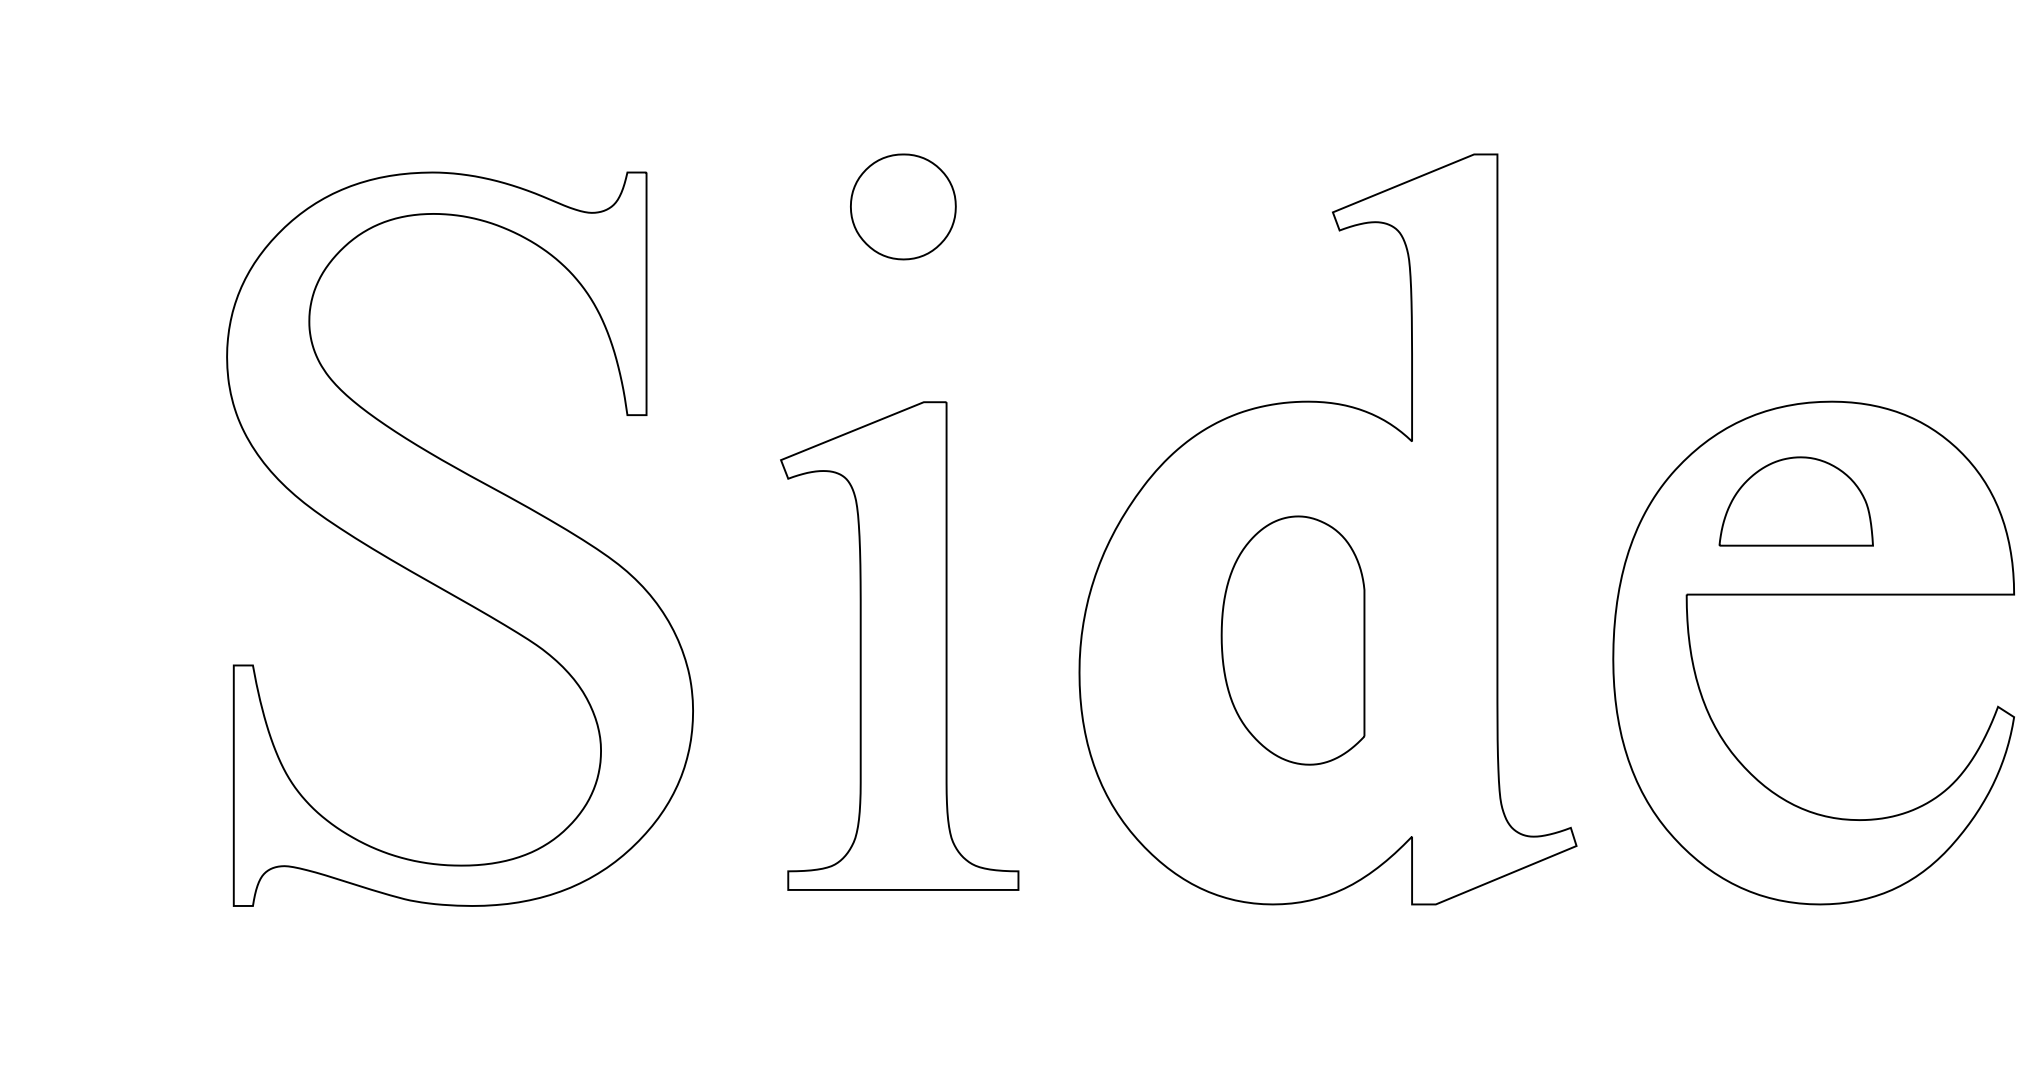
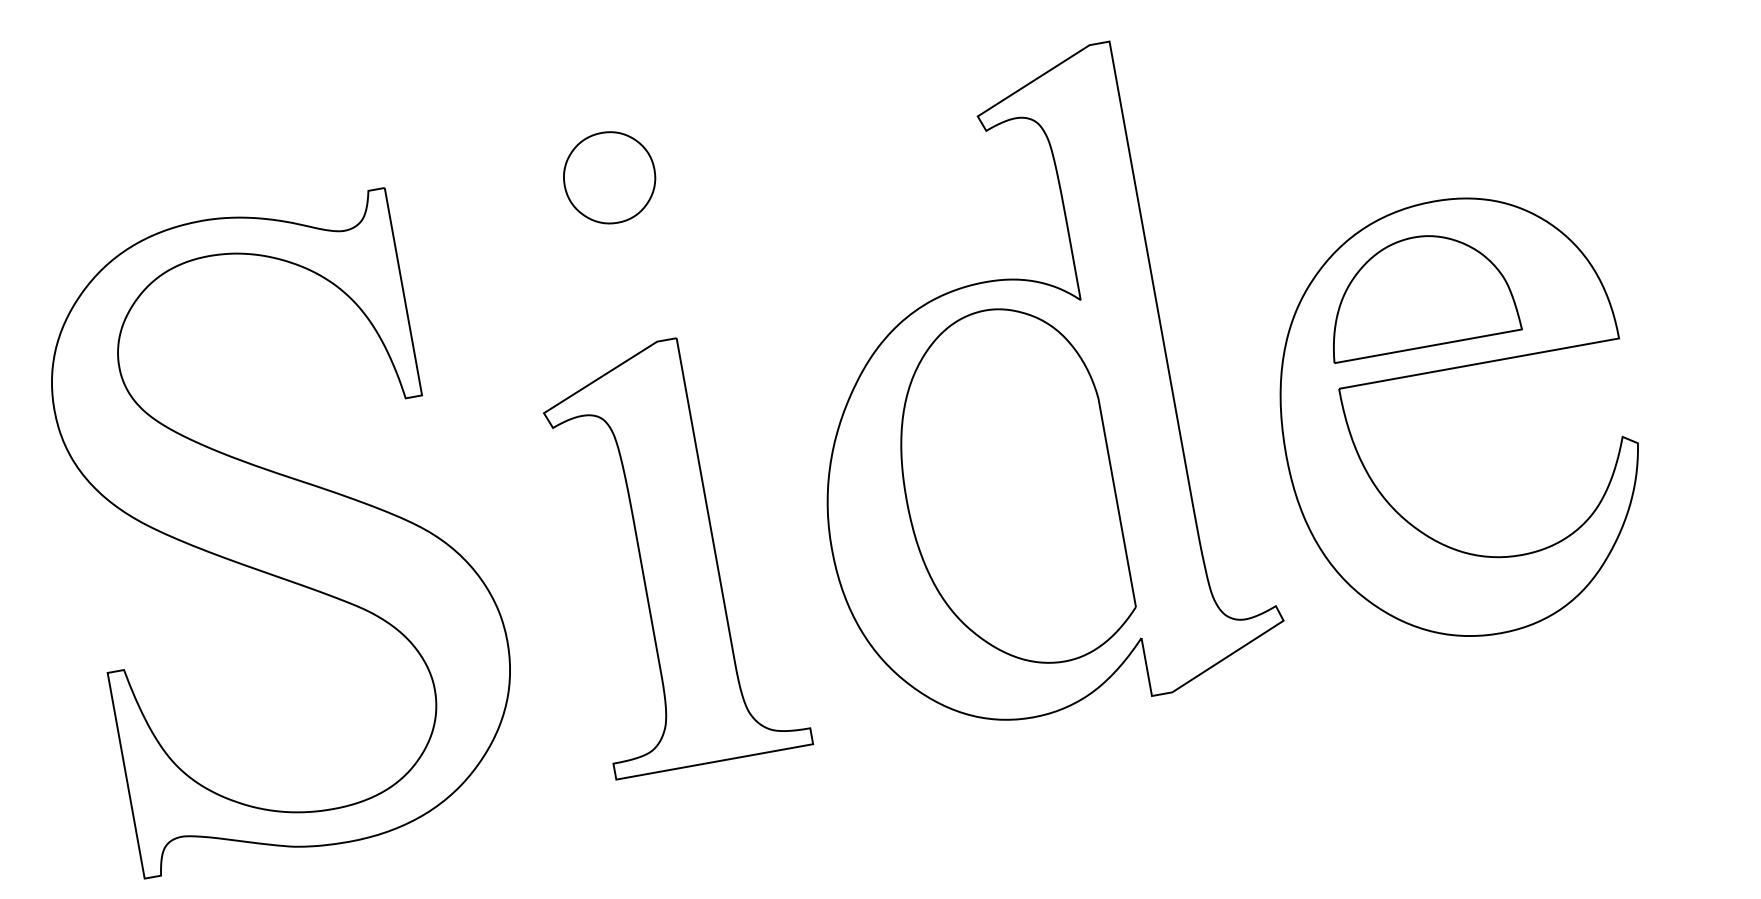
part: (1795, 501) -> (1417, 292), size x1.43
part: (1292, 640) -> (1009, 488), size x1.67

